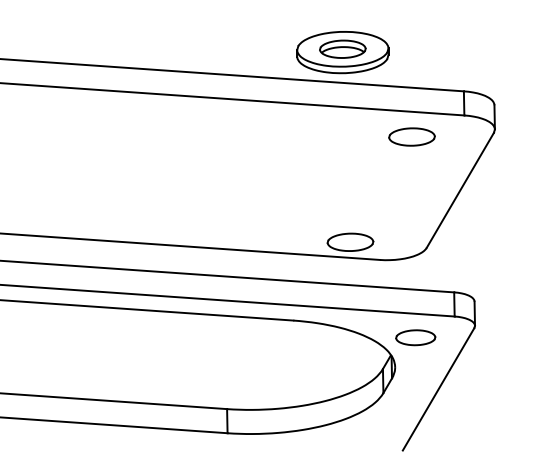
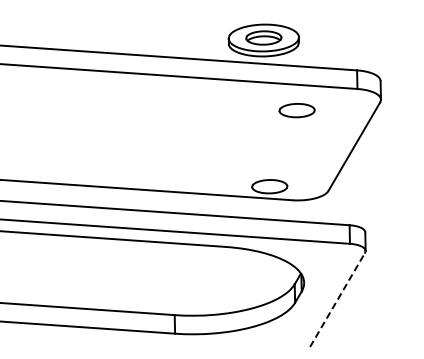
part: (411, 136) -> (296, 110), moved
part: (416, 336) -> (320, 259), removed
line: (438, 388) -> (337, 299), solid -> dashed

